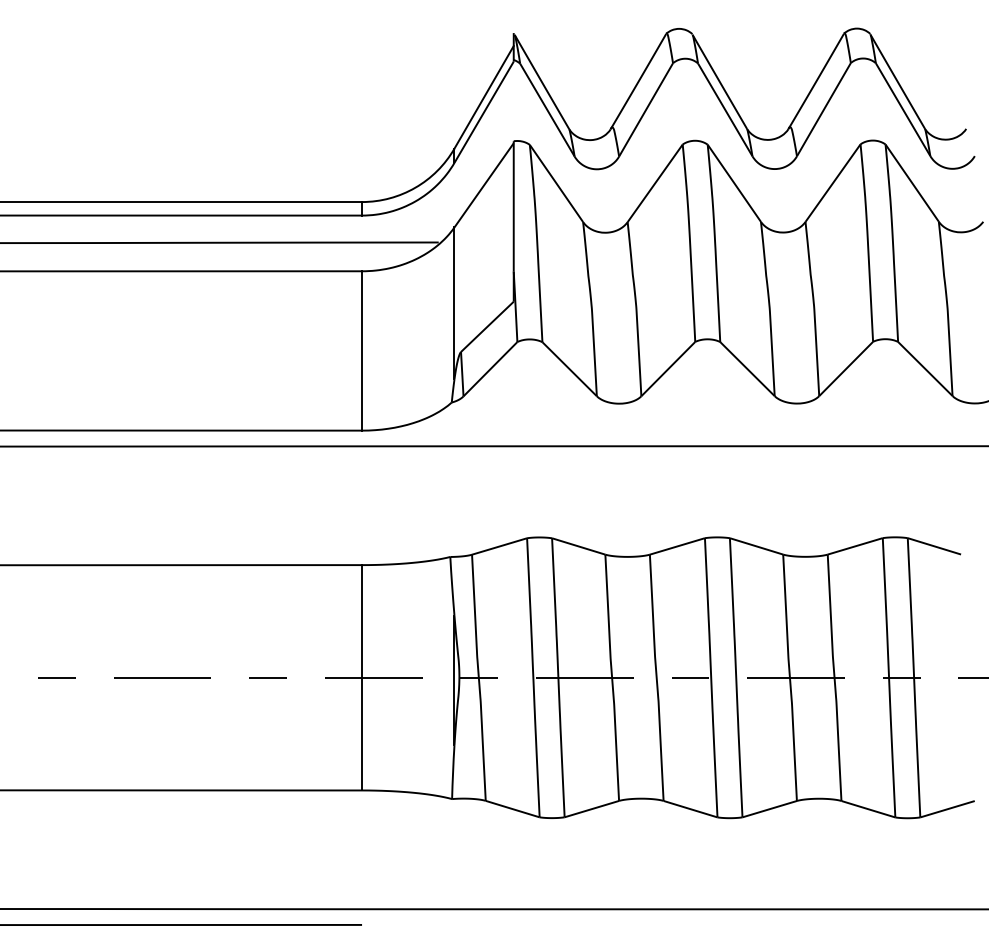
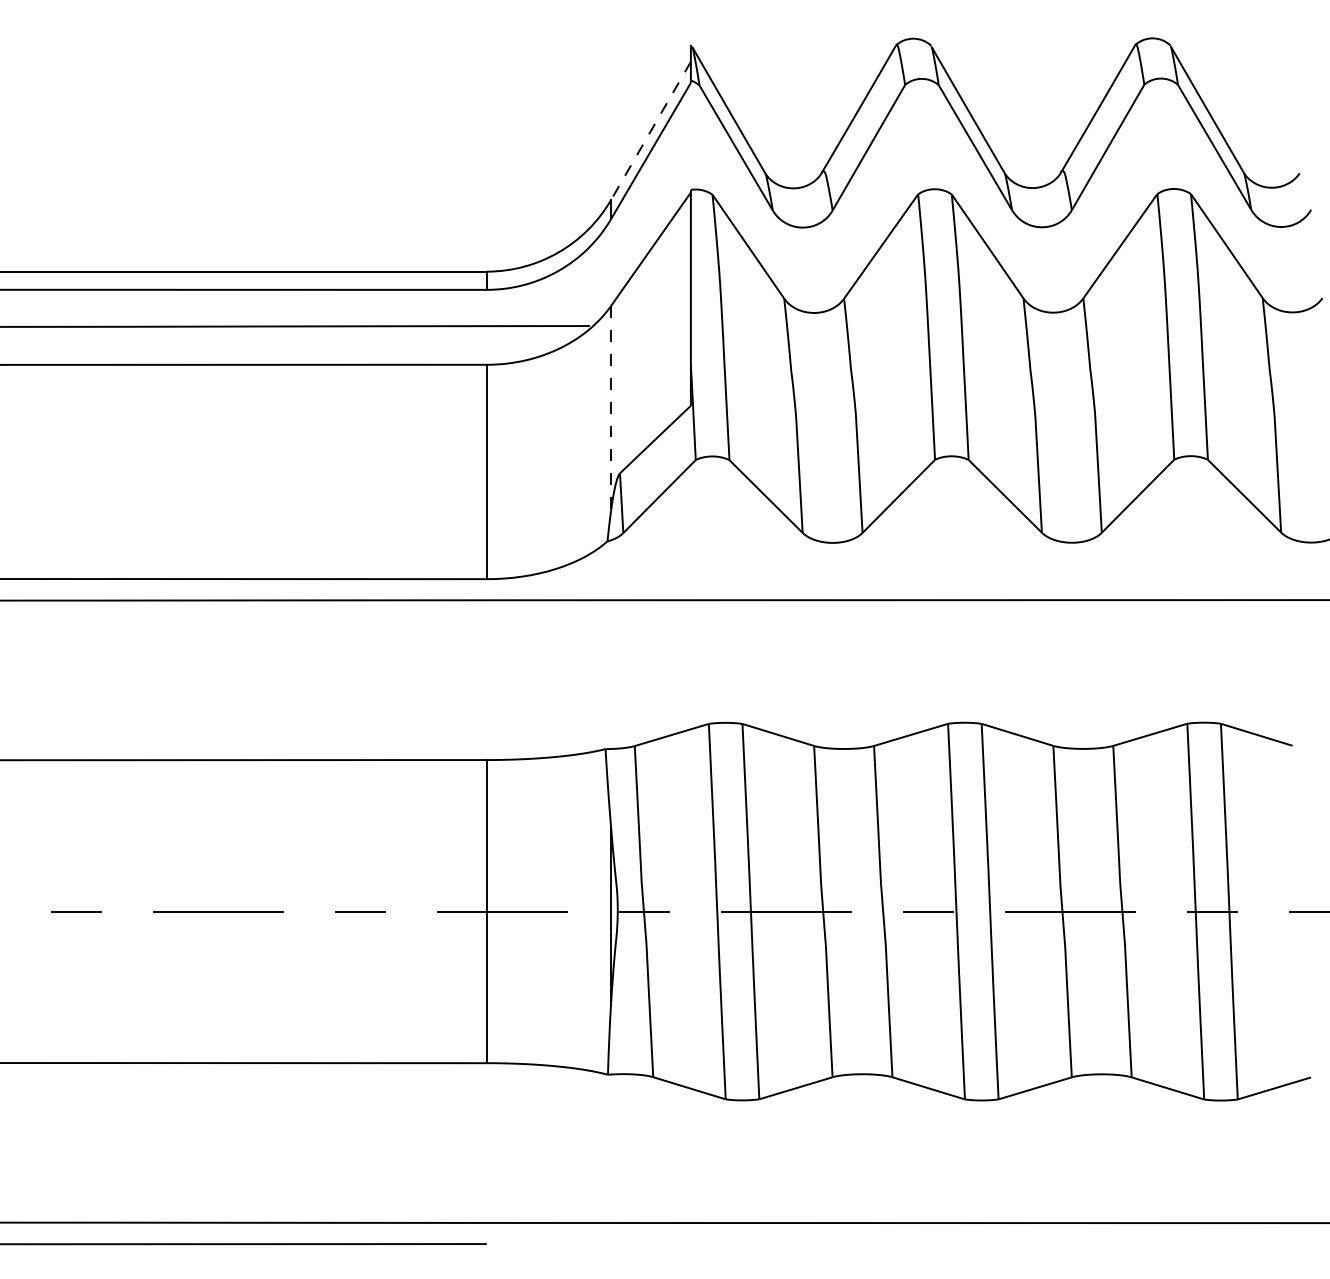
line: (484, 97) -> (651, 130), solid -> dashed
line: (454, 303) -> (611, 408), solid -> dashed

